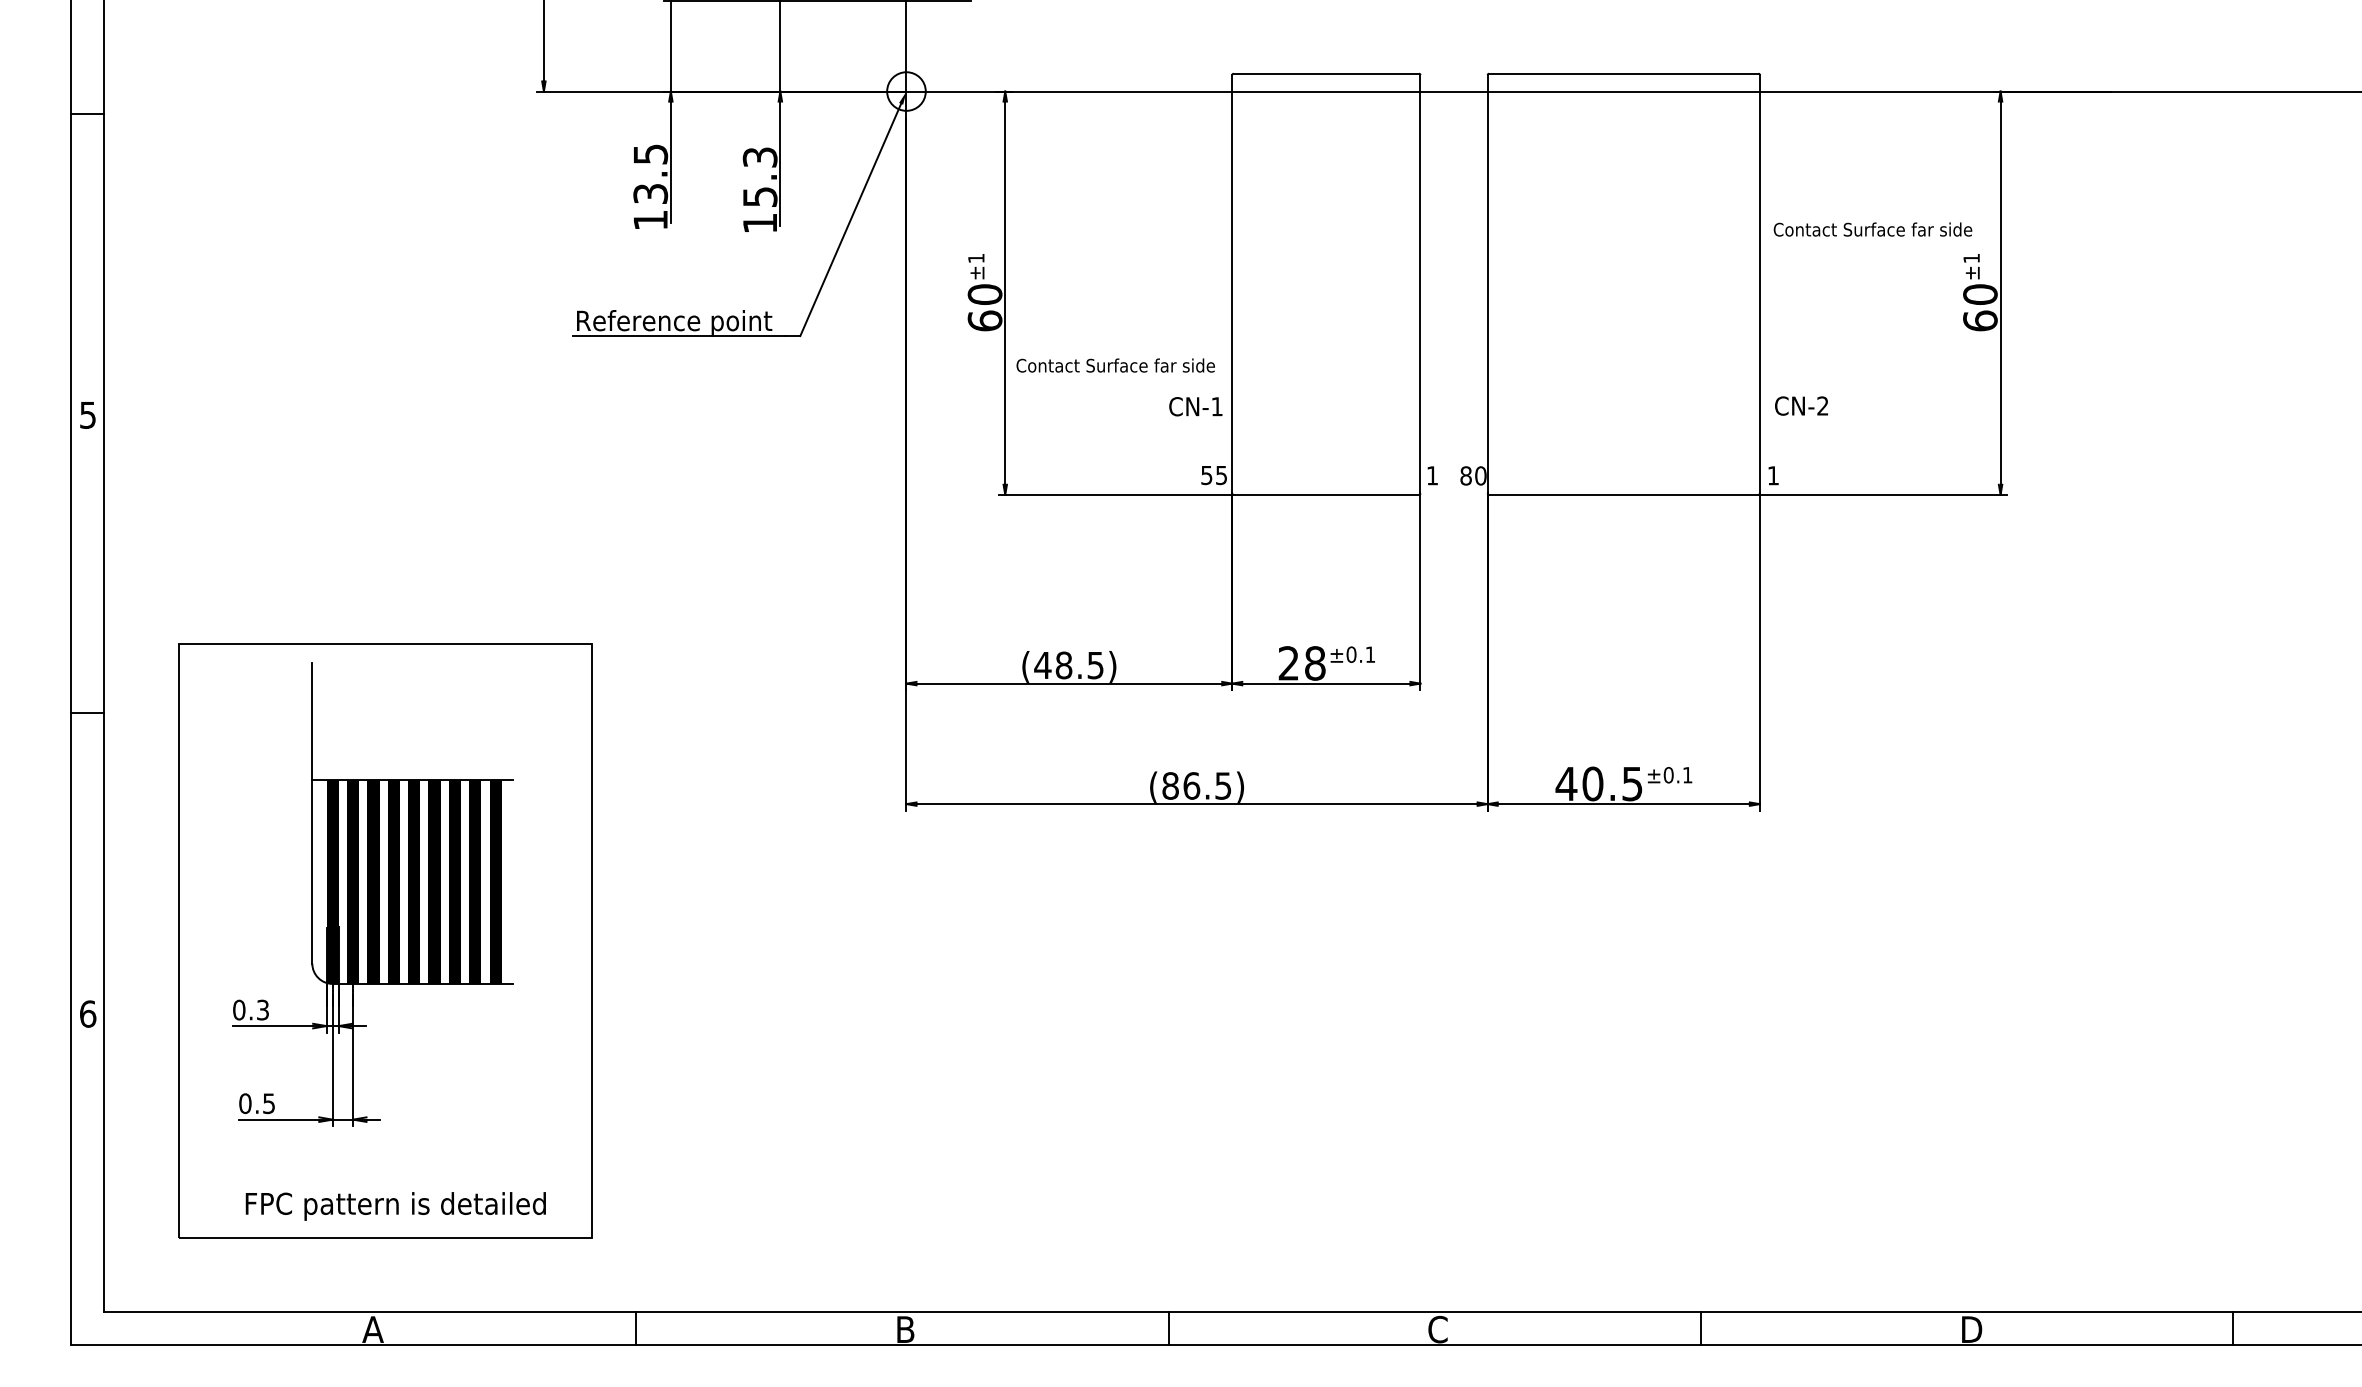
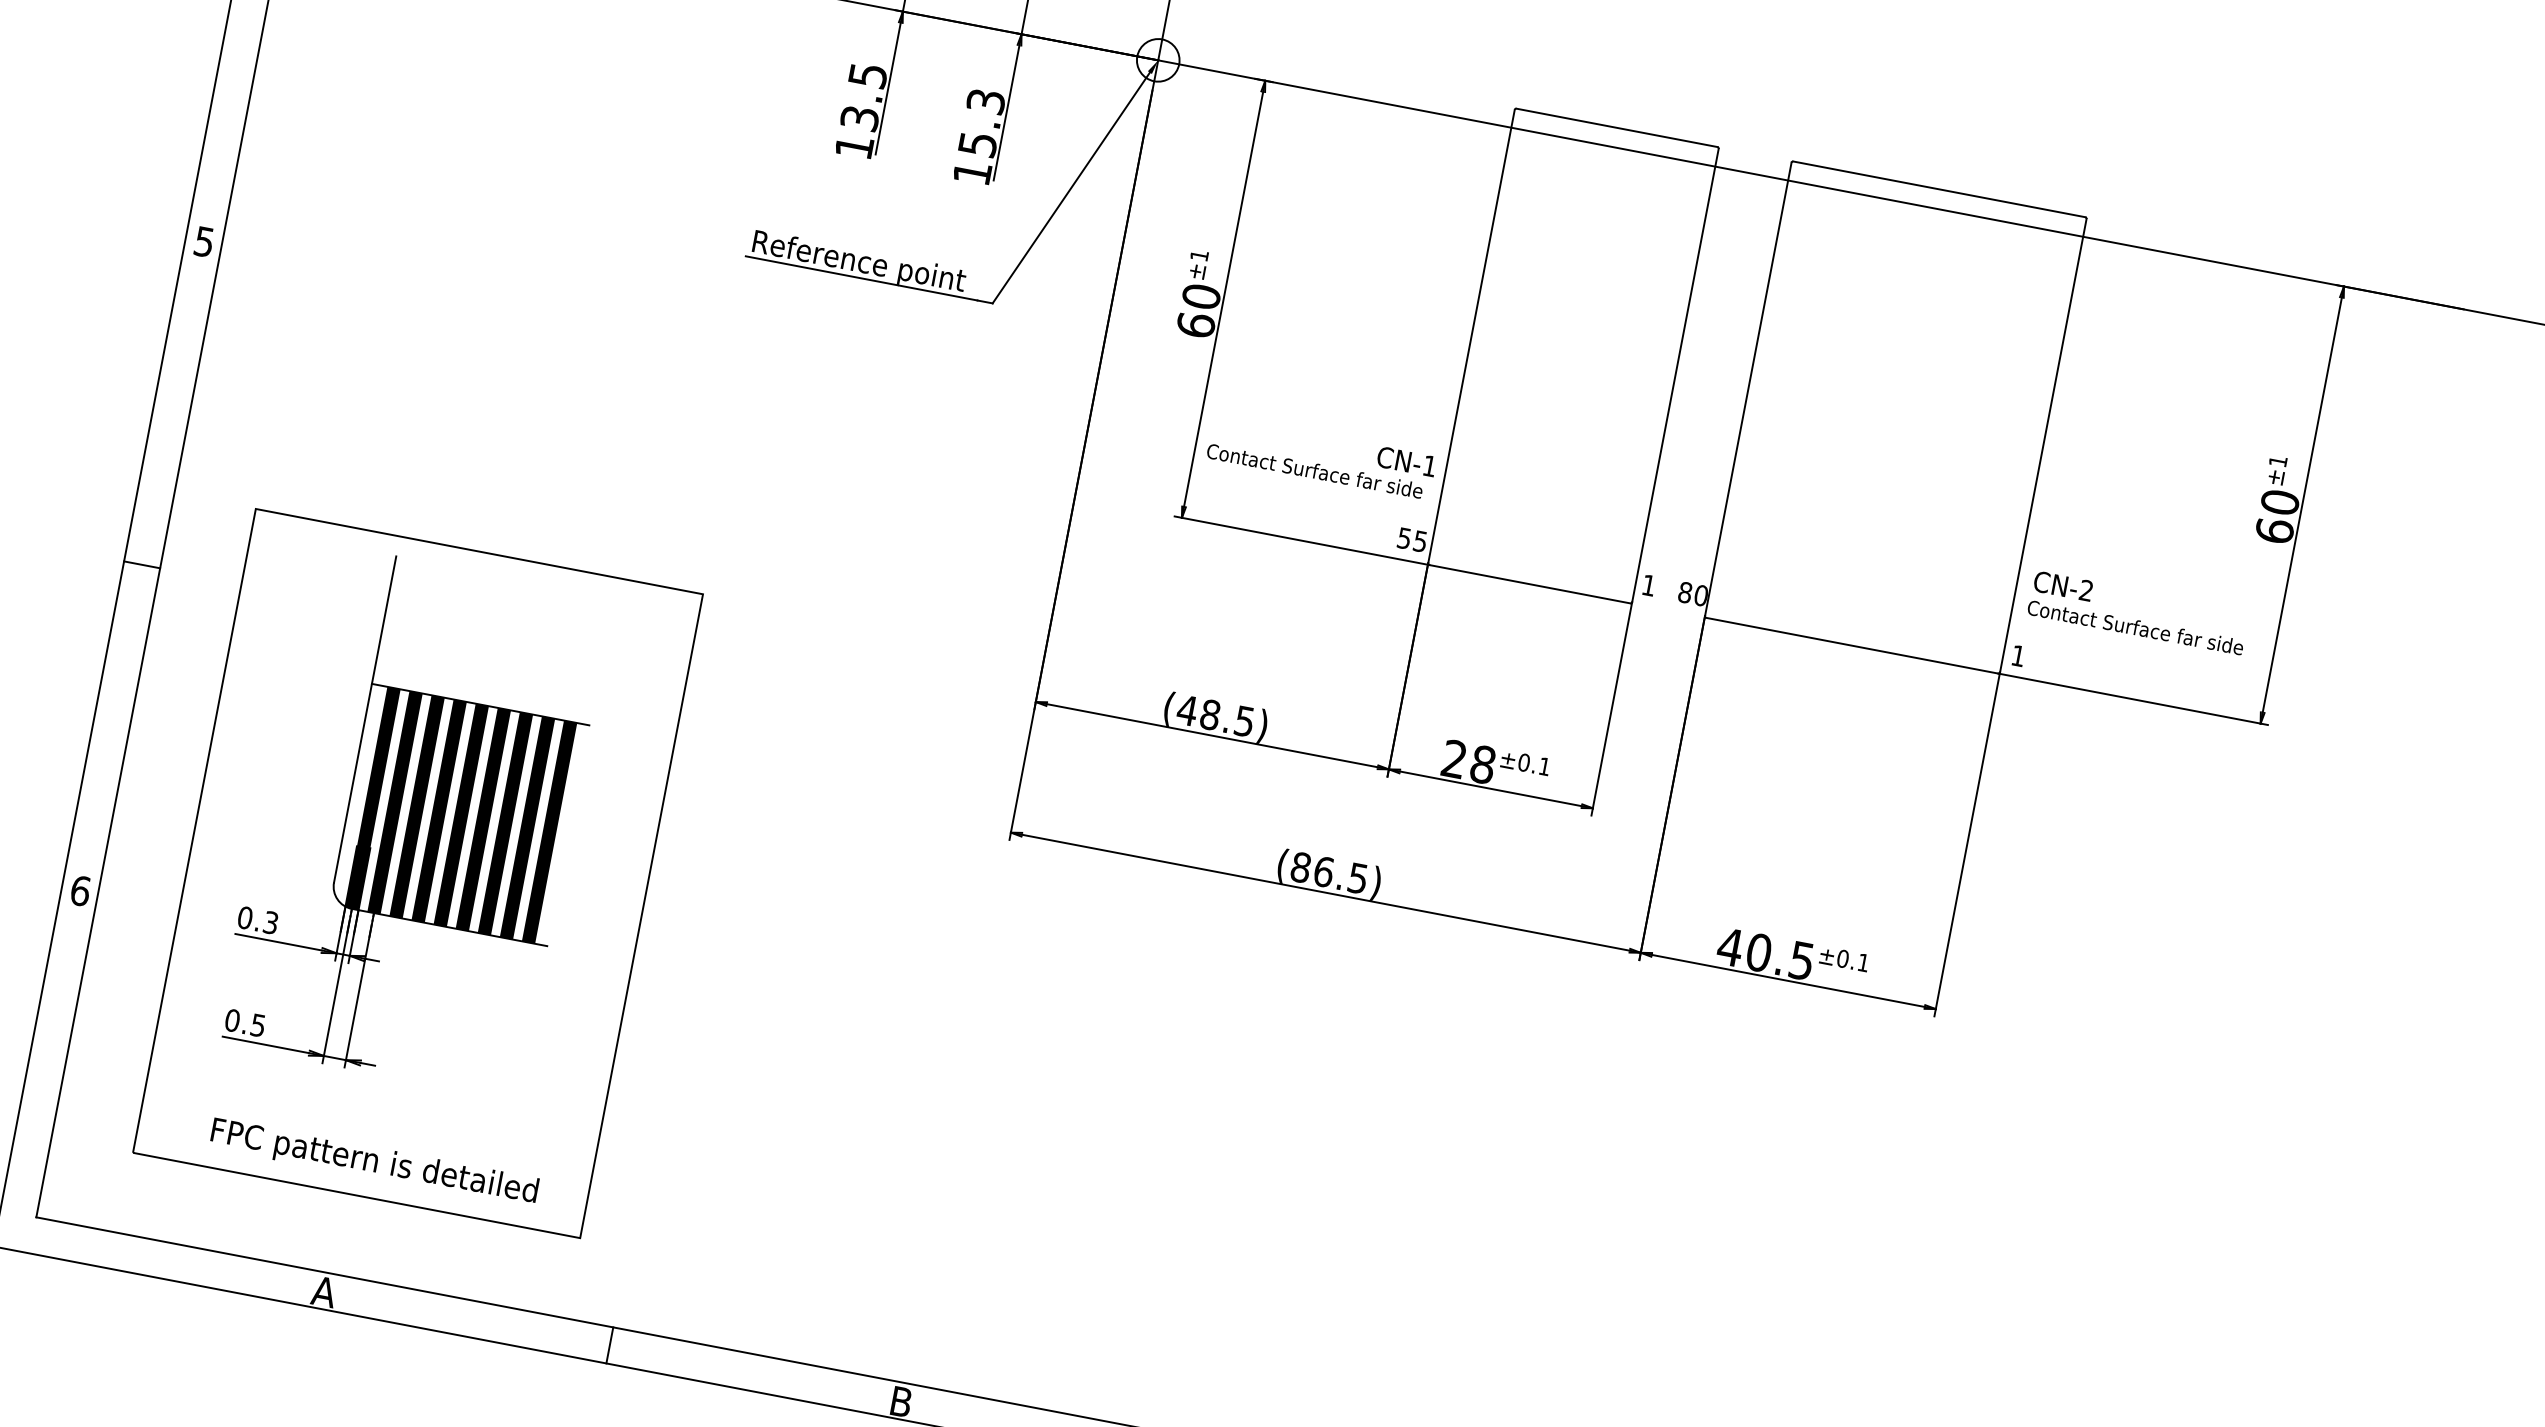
text: (1872, 229) -> (2135, 627), moved
text: (1115, 365) -> (1314, 470), moved

